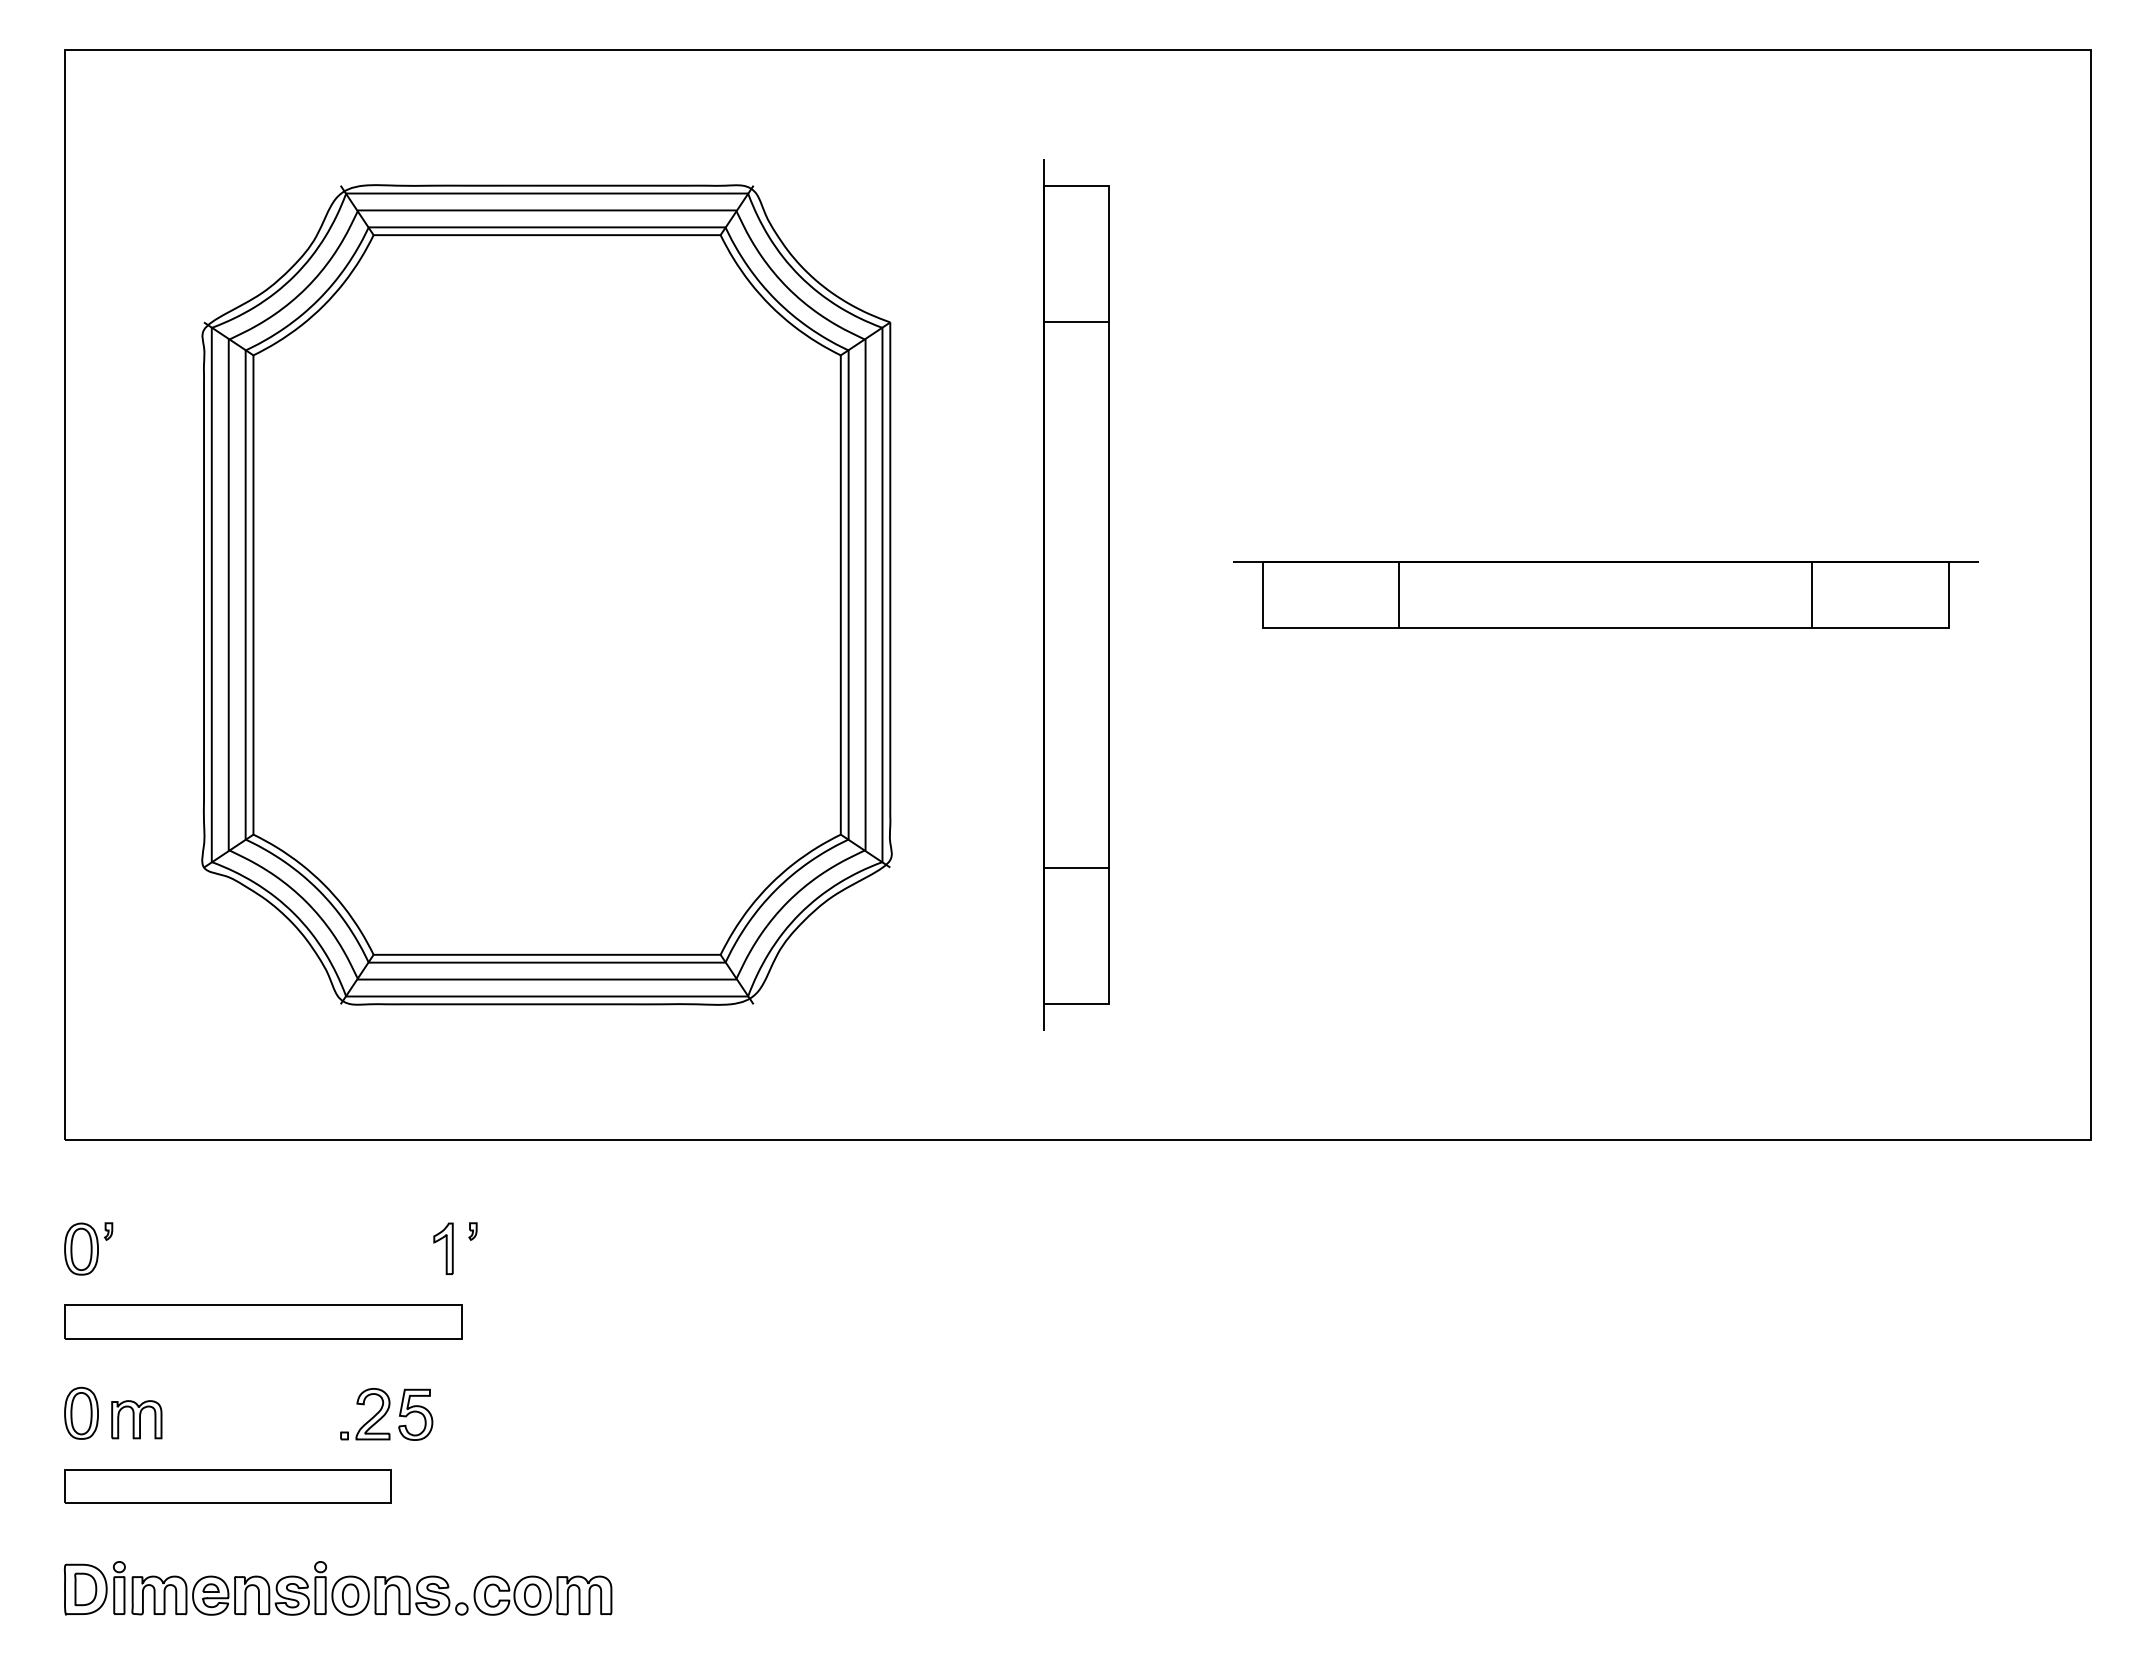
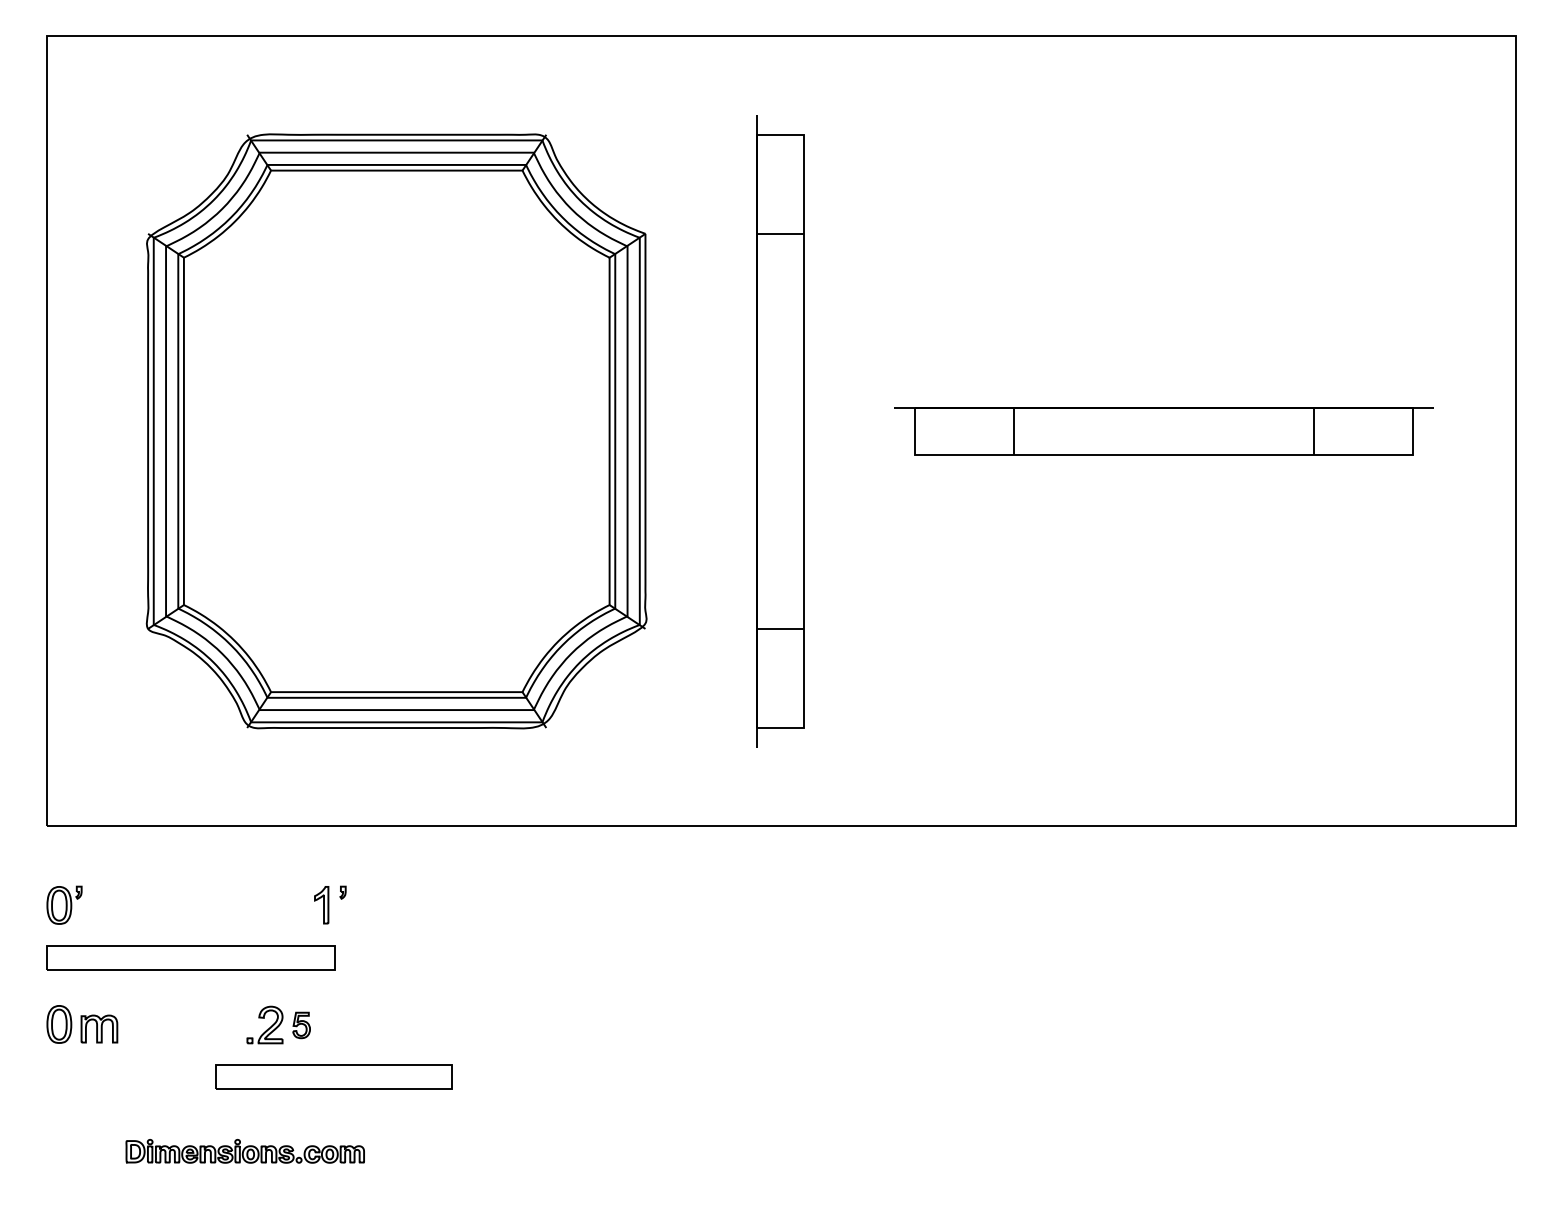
part: (415, 1414) -> (301, 1025), size x0.7
part: (227, 1486) -> (333, 1077), moved
part: (337, 1588) -> (244, 1151), size x0.6

